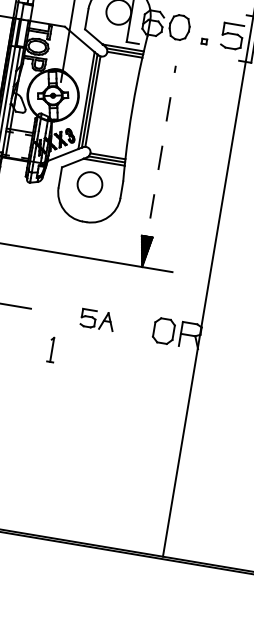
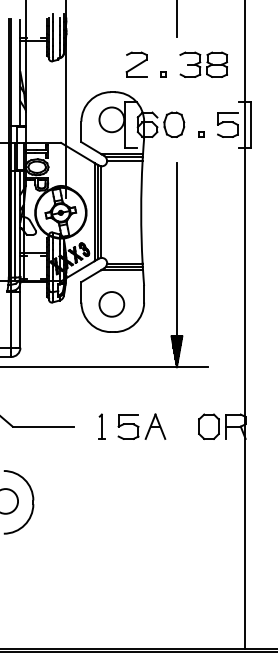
line: (158, 165) -> (176, 264), dashed -> solid
circle: (89, 184) -> (111, 304), moved
part: (97, 319) -> (141, 426), size x1.43
part: (51, 349) -> (101, 426), moved

